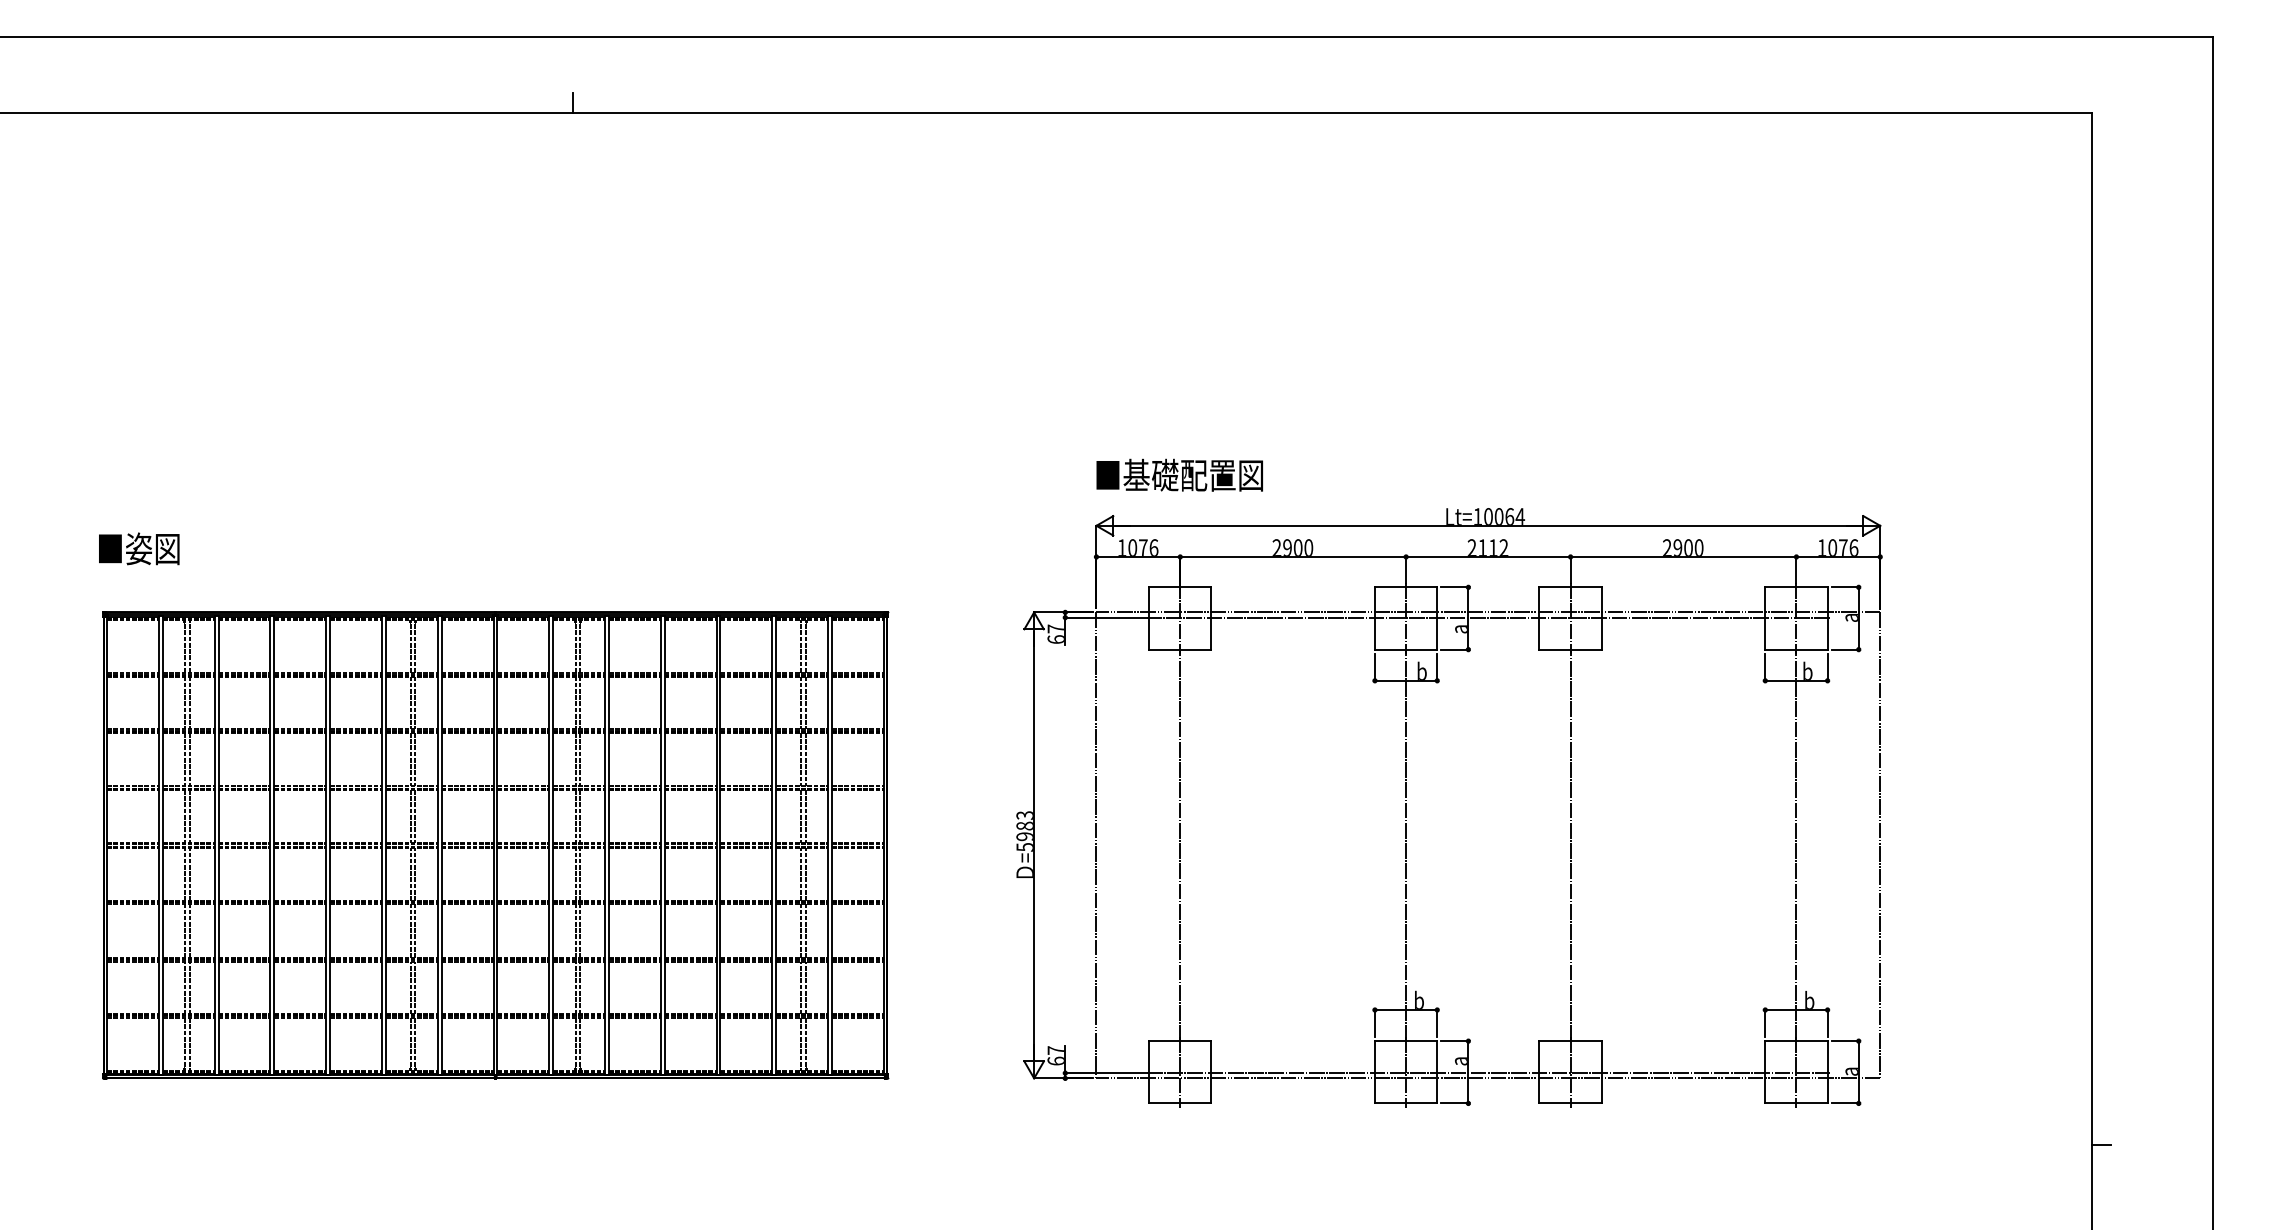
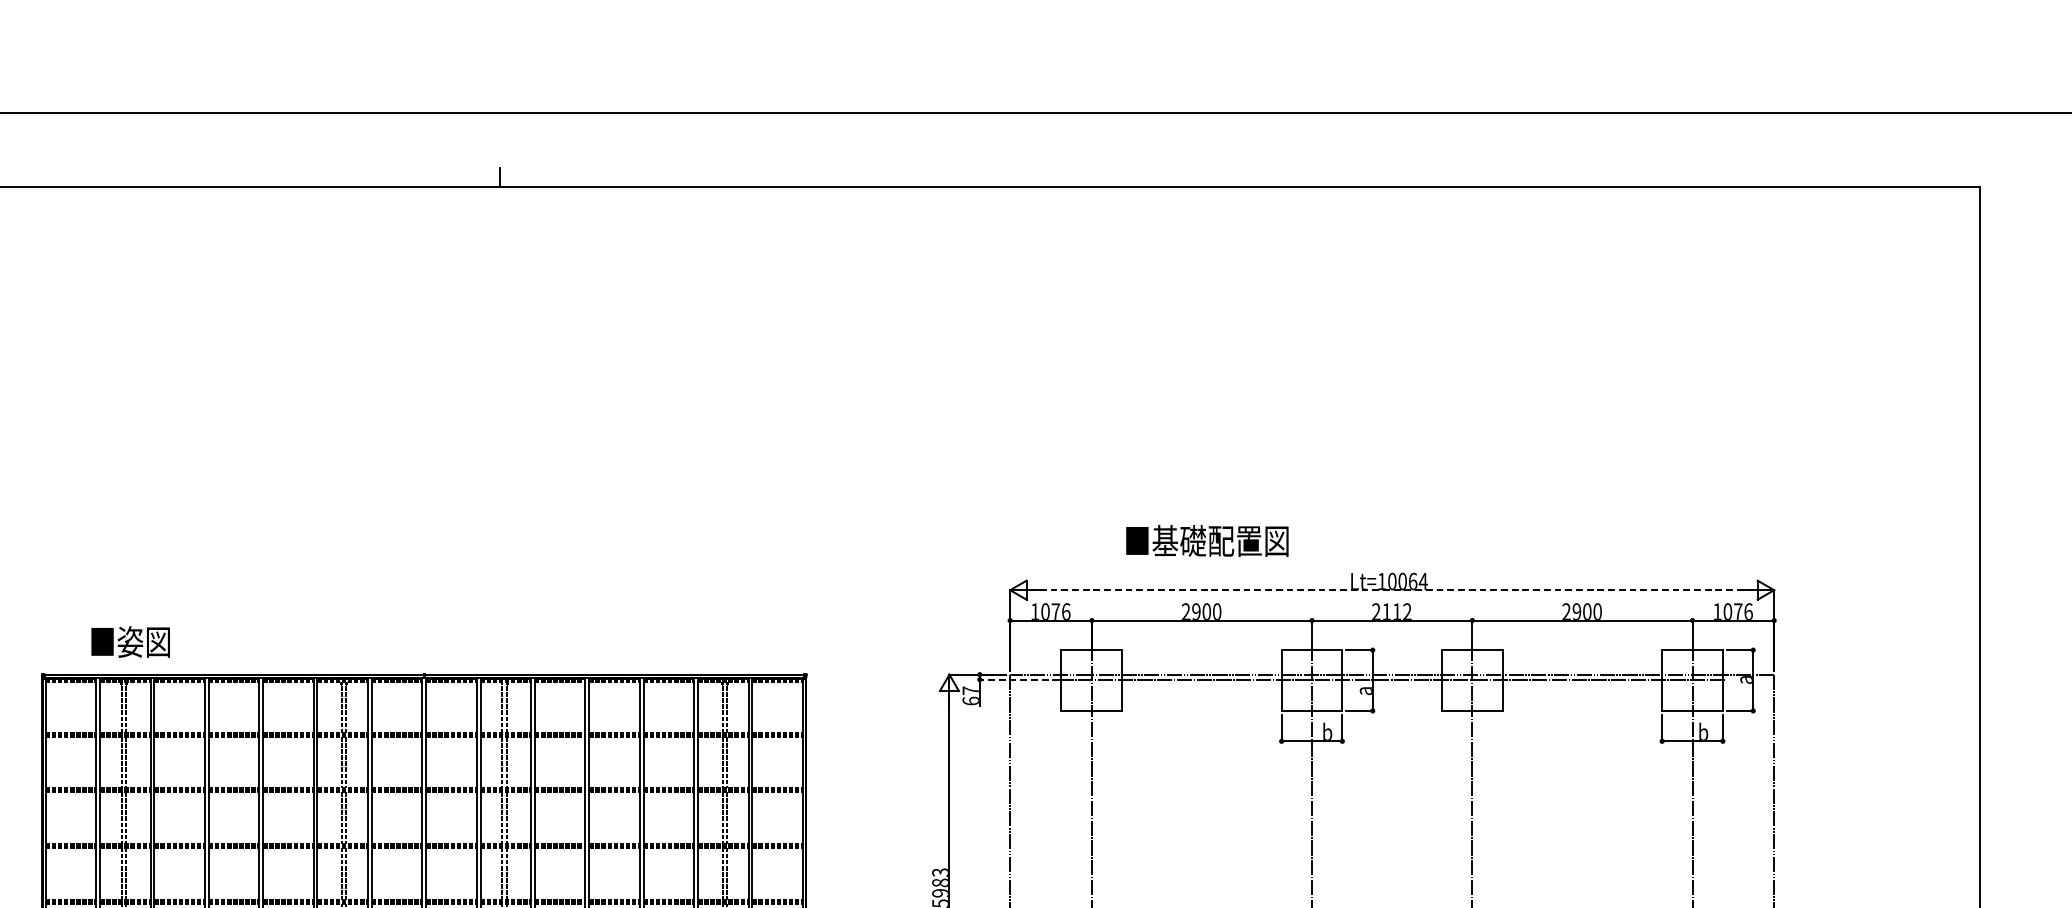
text: (1179, 474) -> (1207, 540), moved
line: (1488, 525) -> (1392, 589), solid -> dashed
text: (139, 548) -> (130, 641), moved
line: (1106, 617) -> (1019, 679), solid -> dashed

